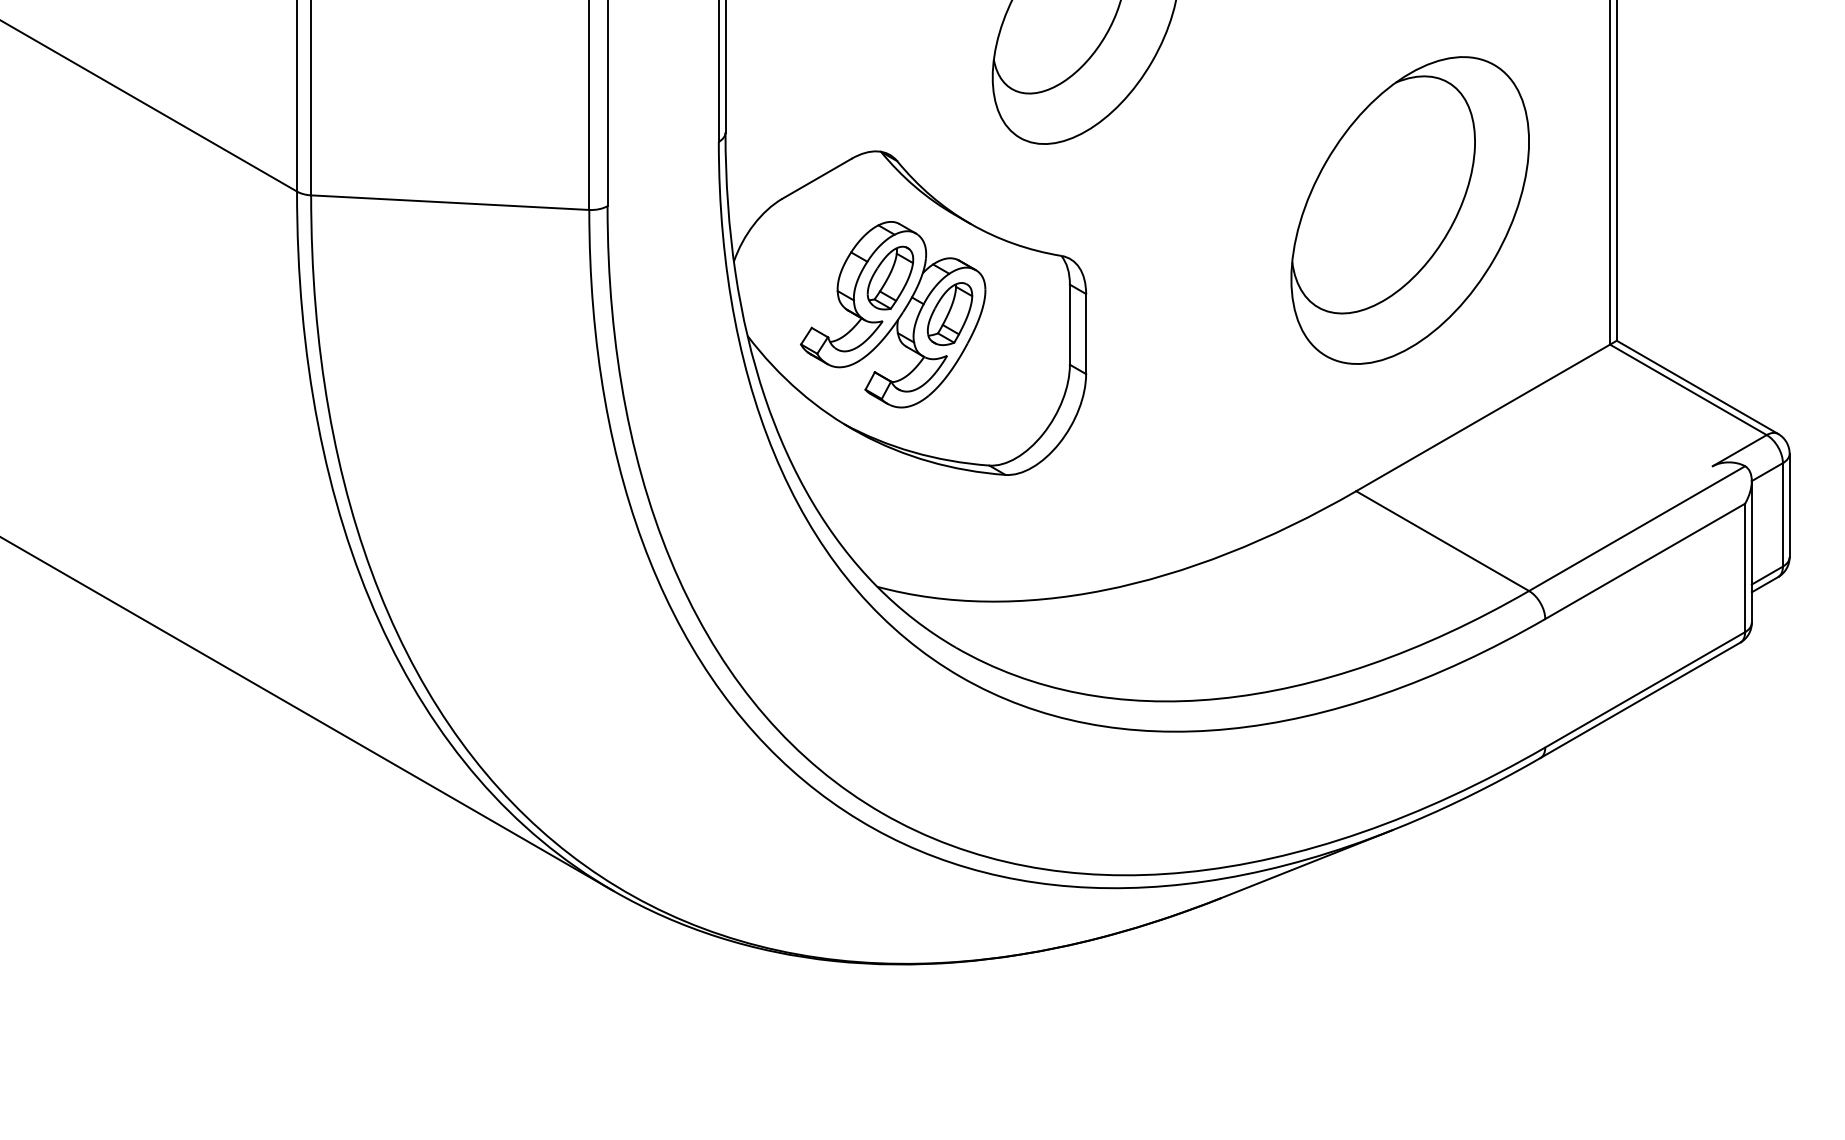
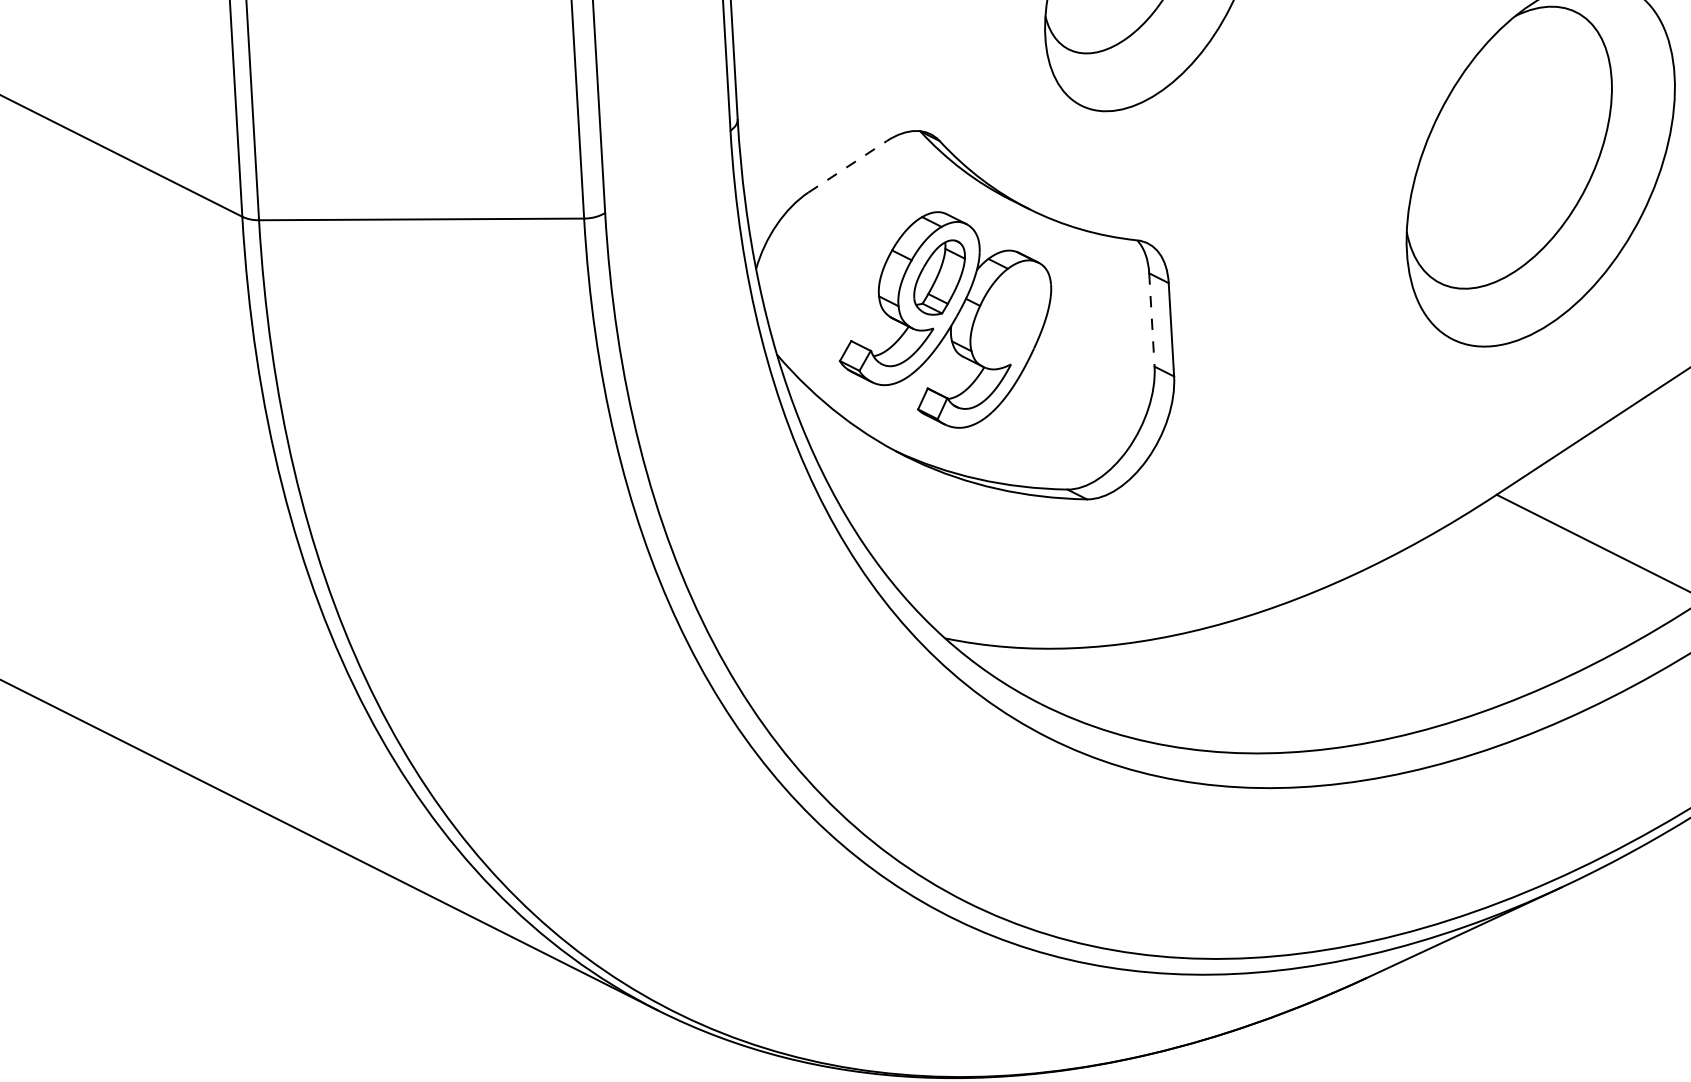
line: (817, 178) -> (847, 166), solid -> dashed
part: (949, 313) -> (1010, 315), removed
line: (1069, 325) -> (1151, 320), solid -> dashed

